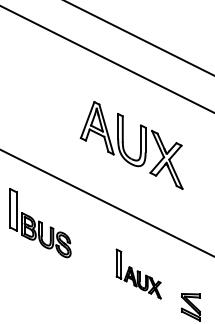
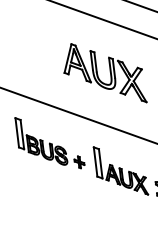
part: (86, 256) -> (79, 162), added
part: (138, 273) -> (120, 170), size x1.43

